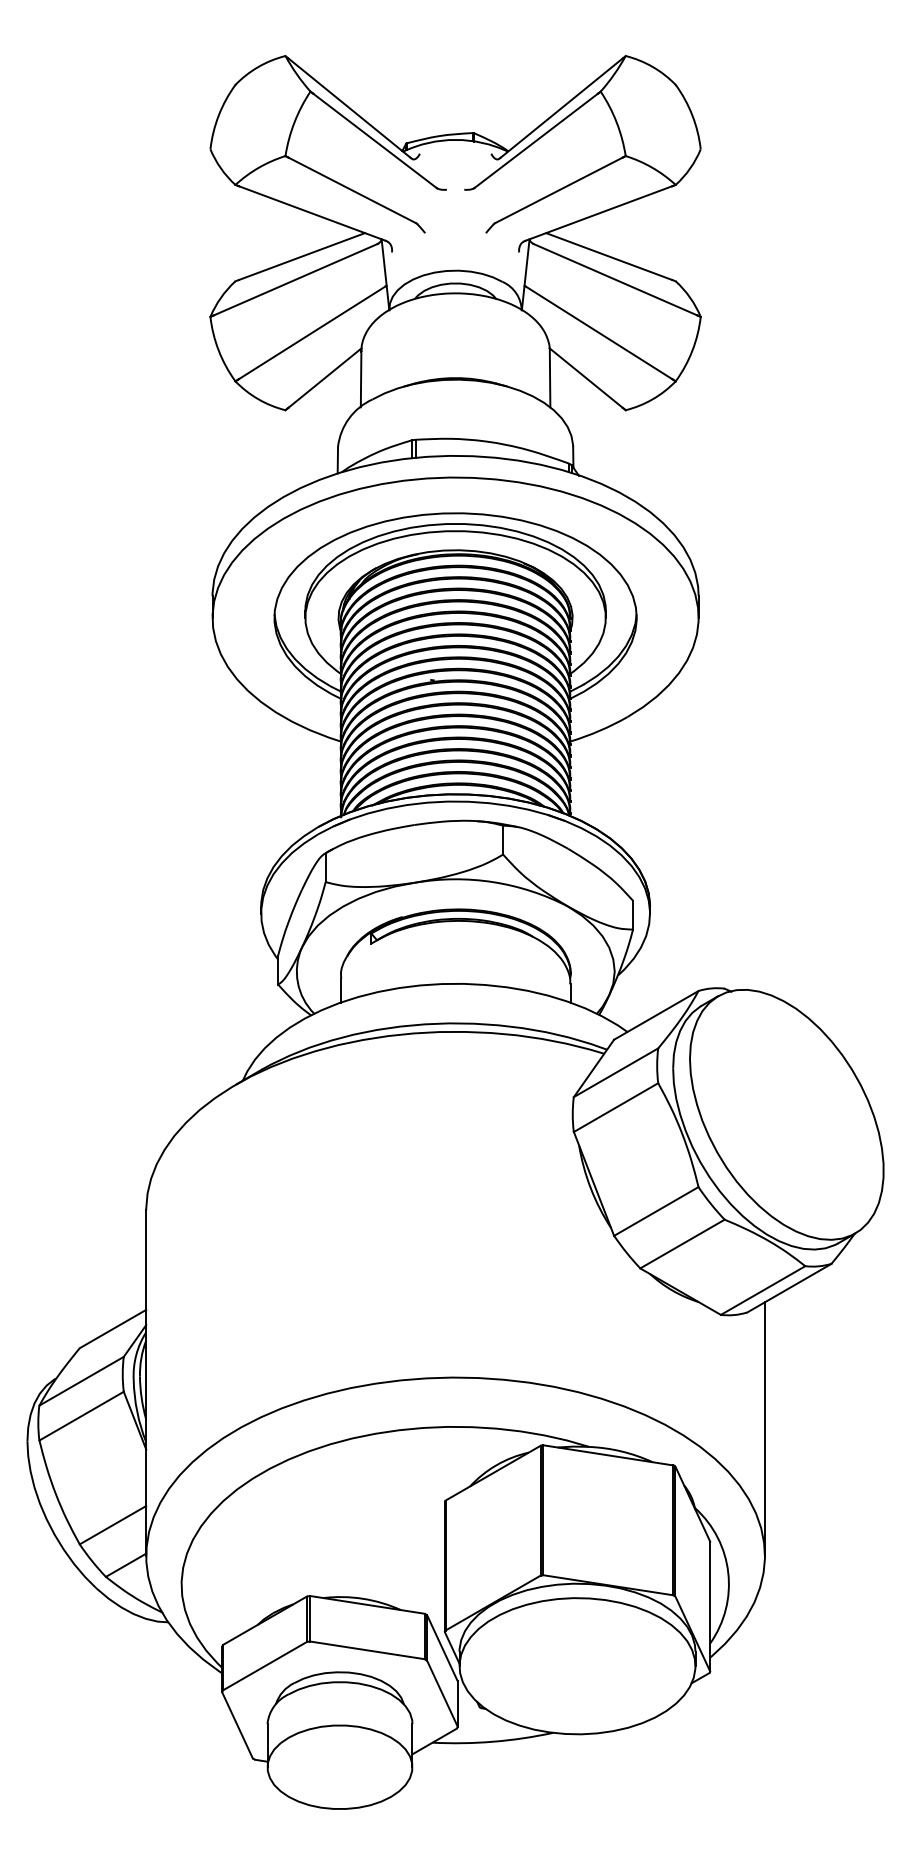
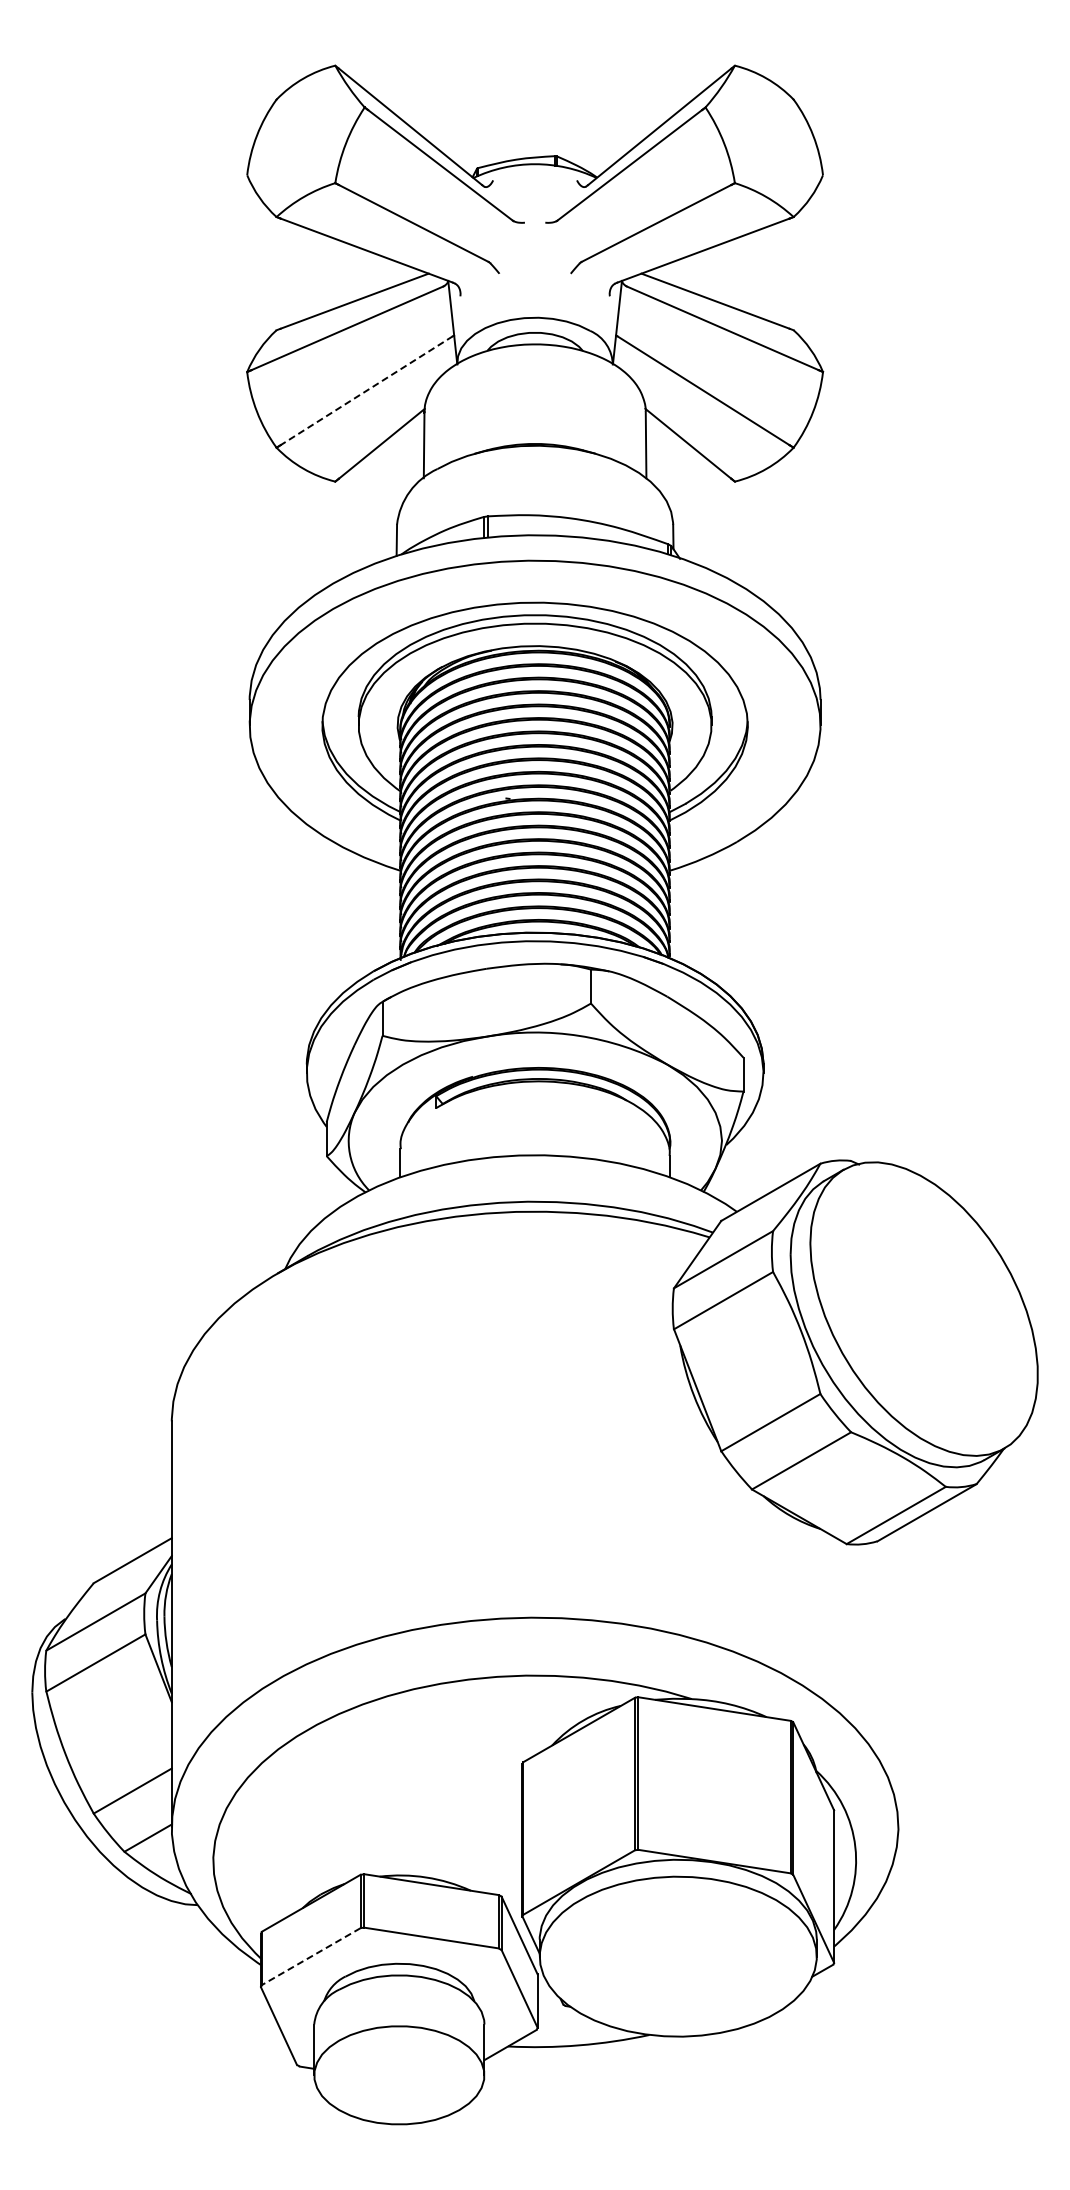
line: (312, 332) -> (366, 390), solid -> dashed
line: (765, 1429) -> (898, 1678), removed
line: (265, 1666) -> (311, 1956), solid -> dashed

